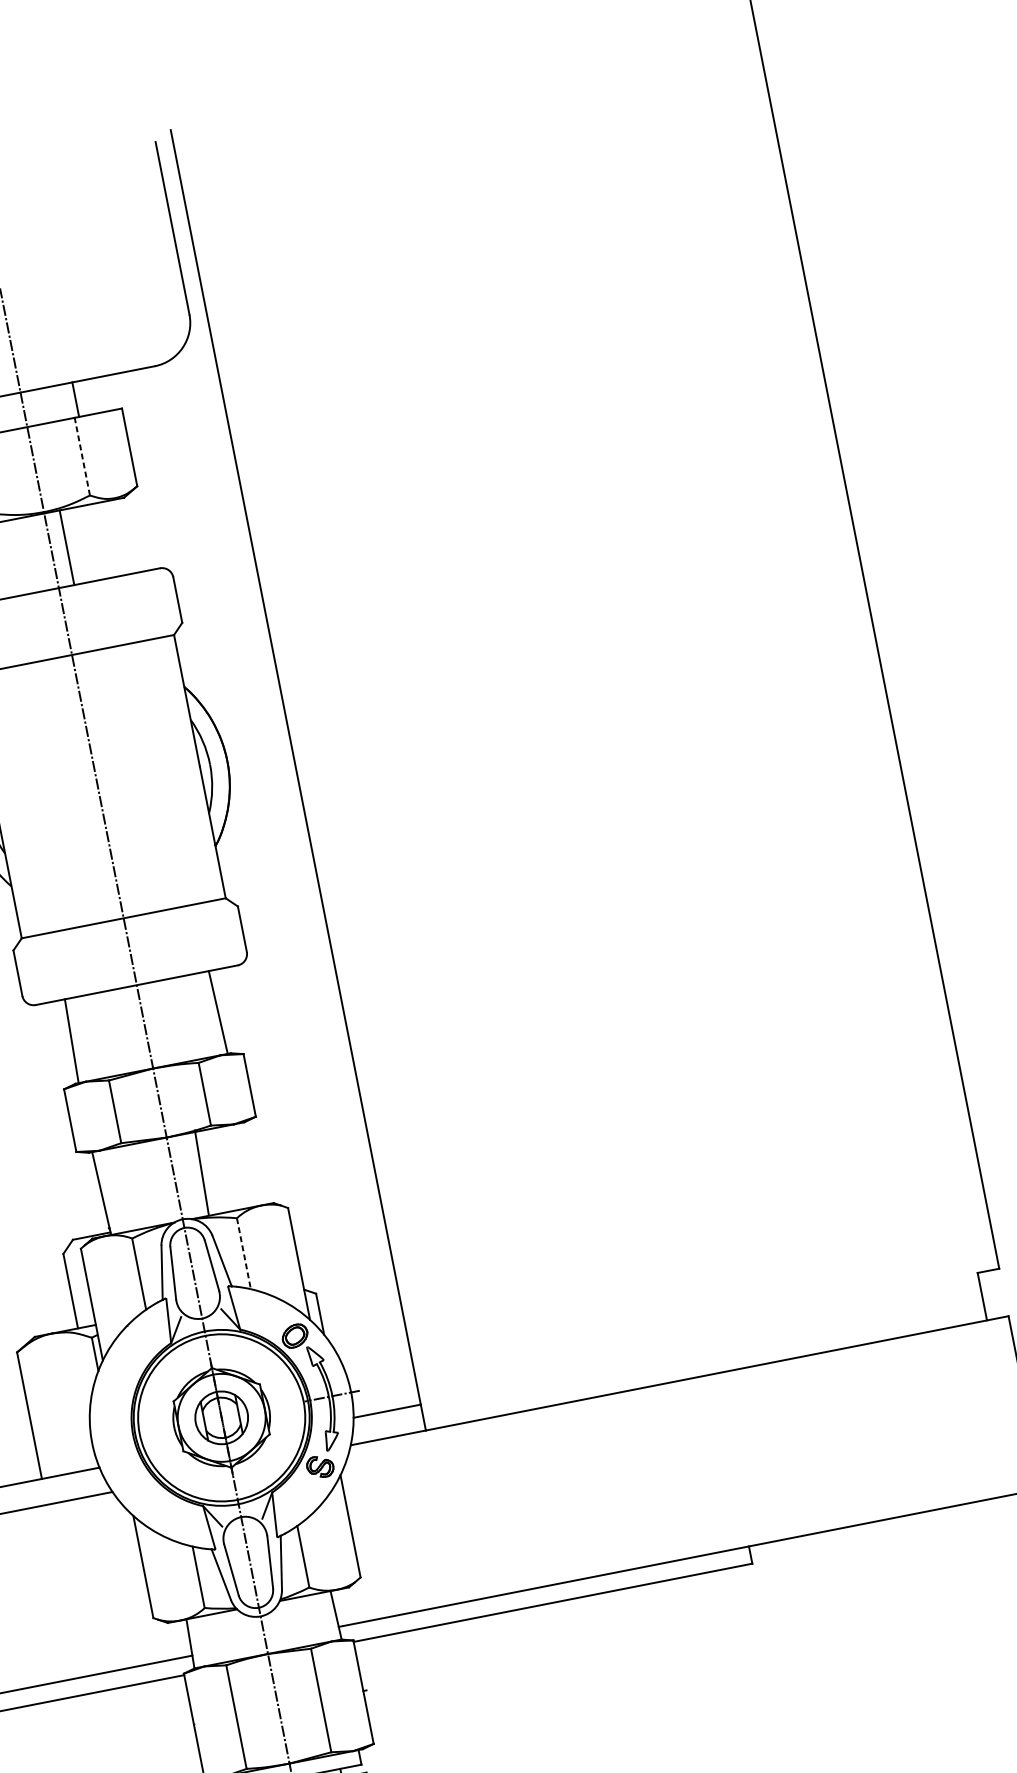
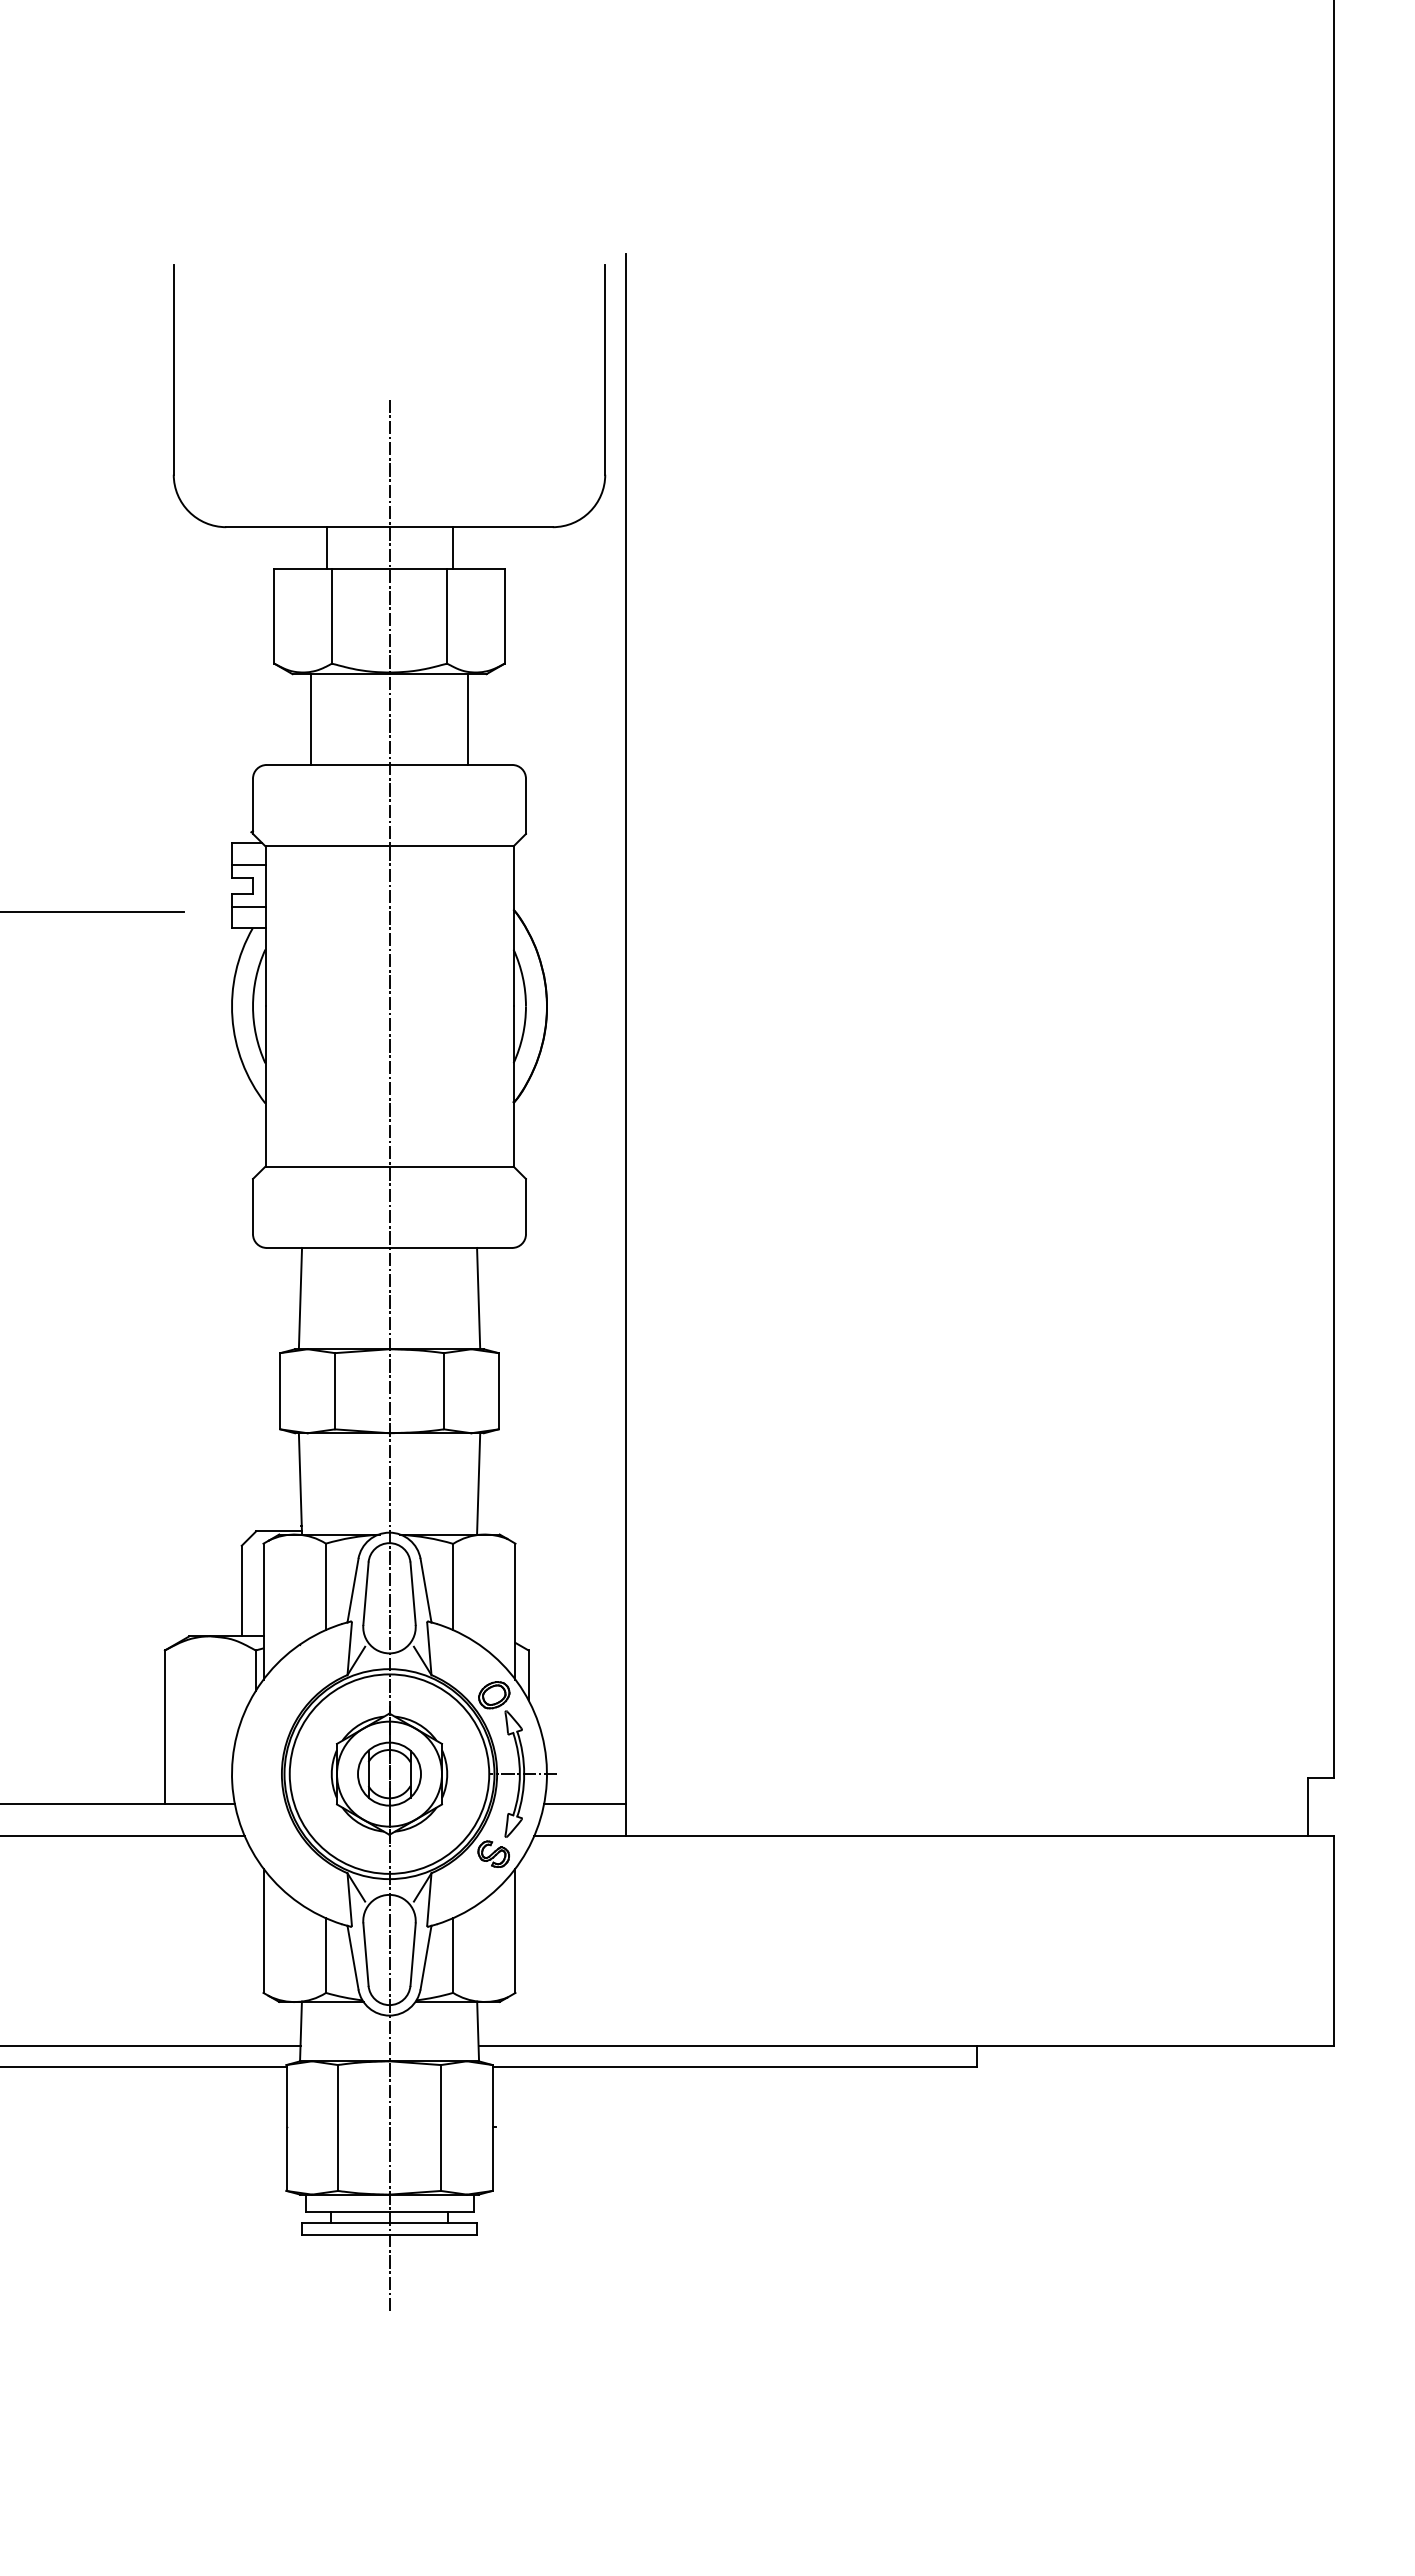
line: (82, 455) -> (447, 615), dashed -> solid
line: (67, 547) -> (468, 719), moved
line: (201, 1171) -> (478, 1483), moved
line: (244, 1254) -> (453, 1587), dashed -> solid

